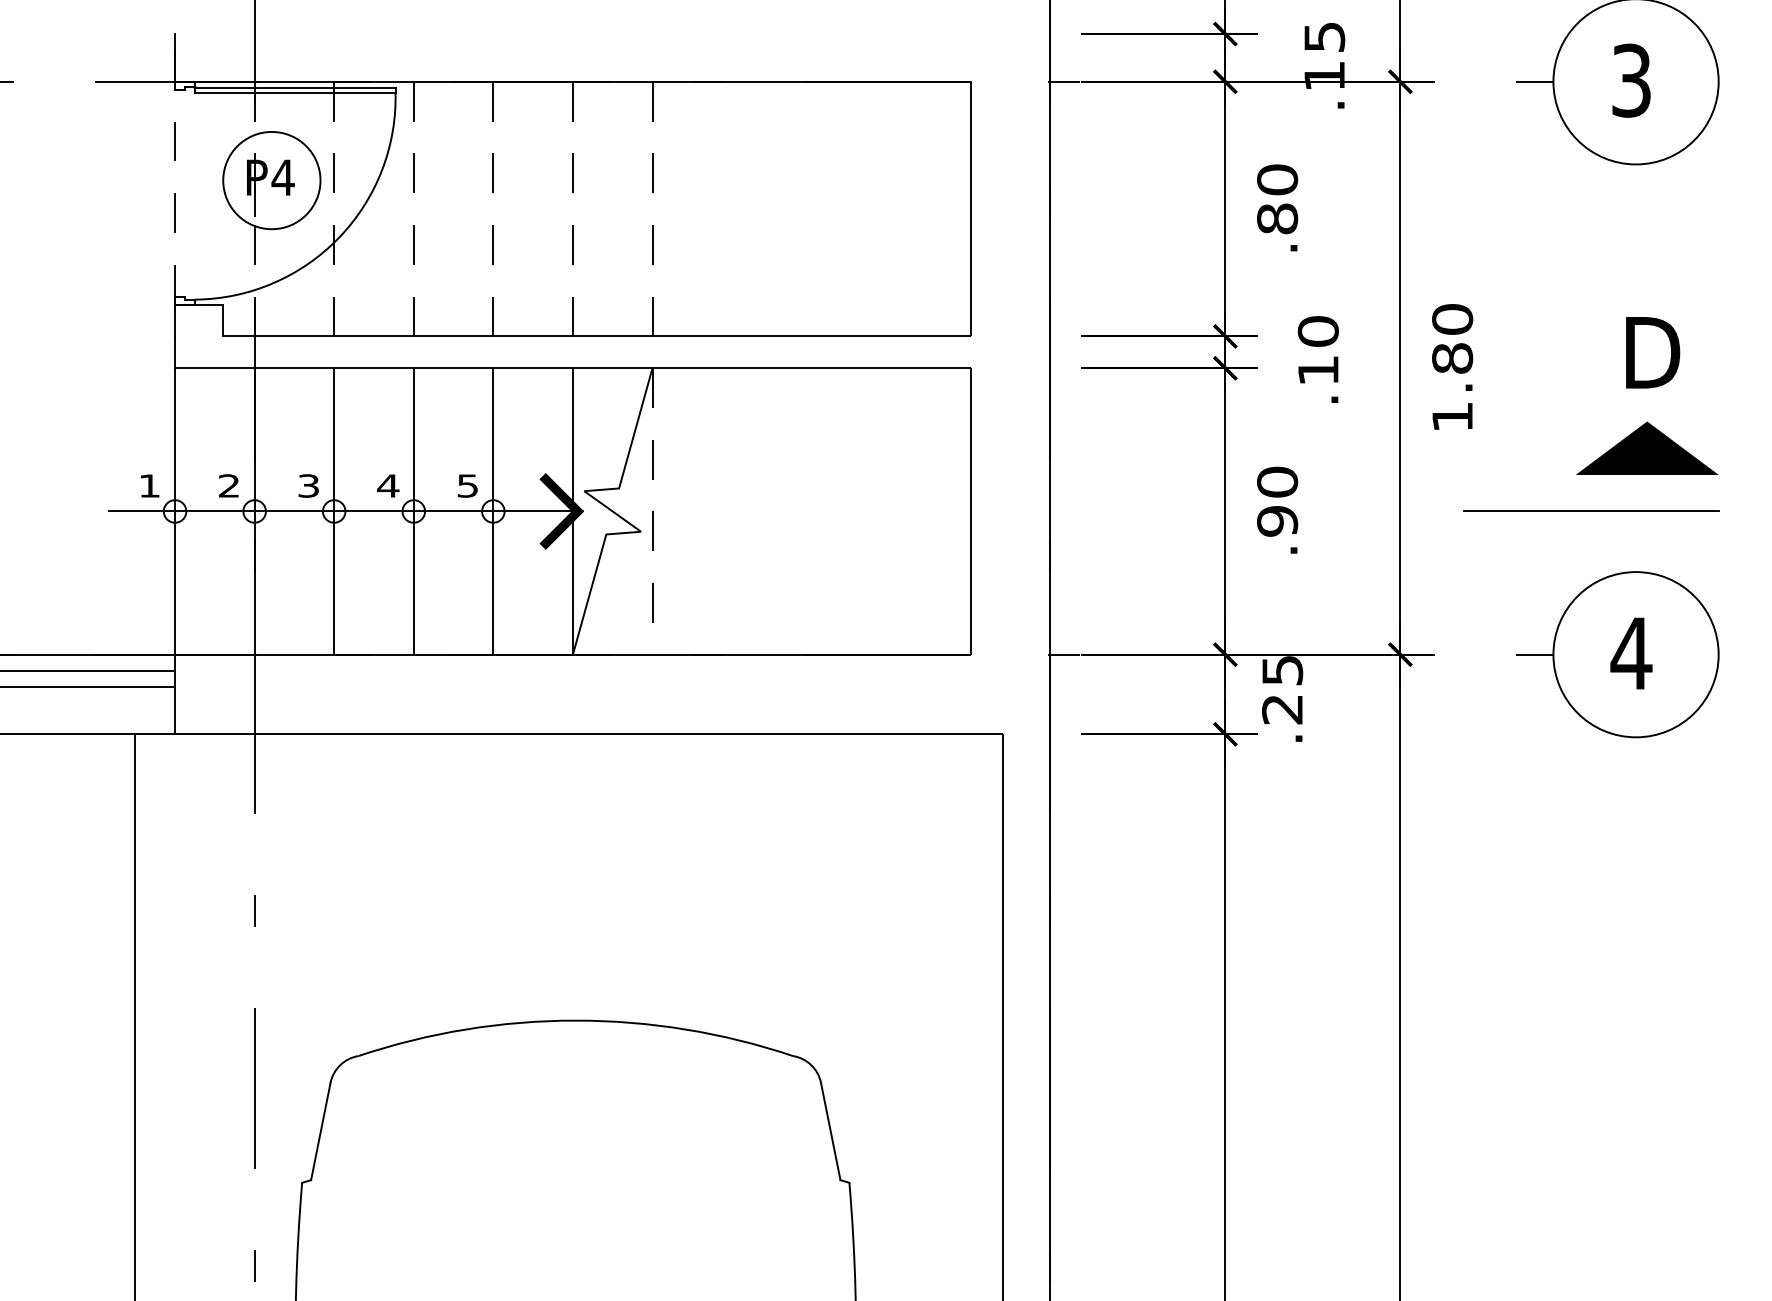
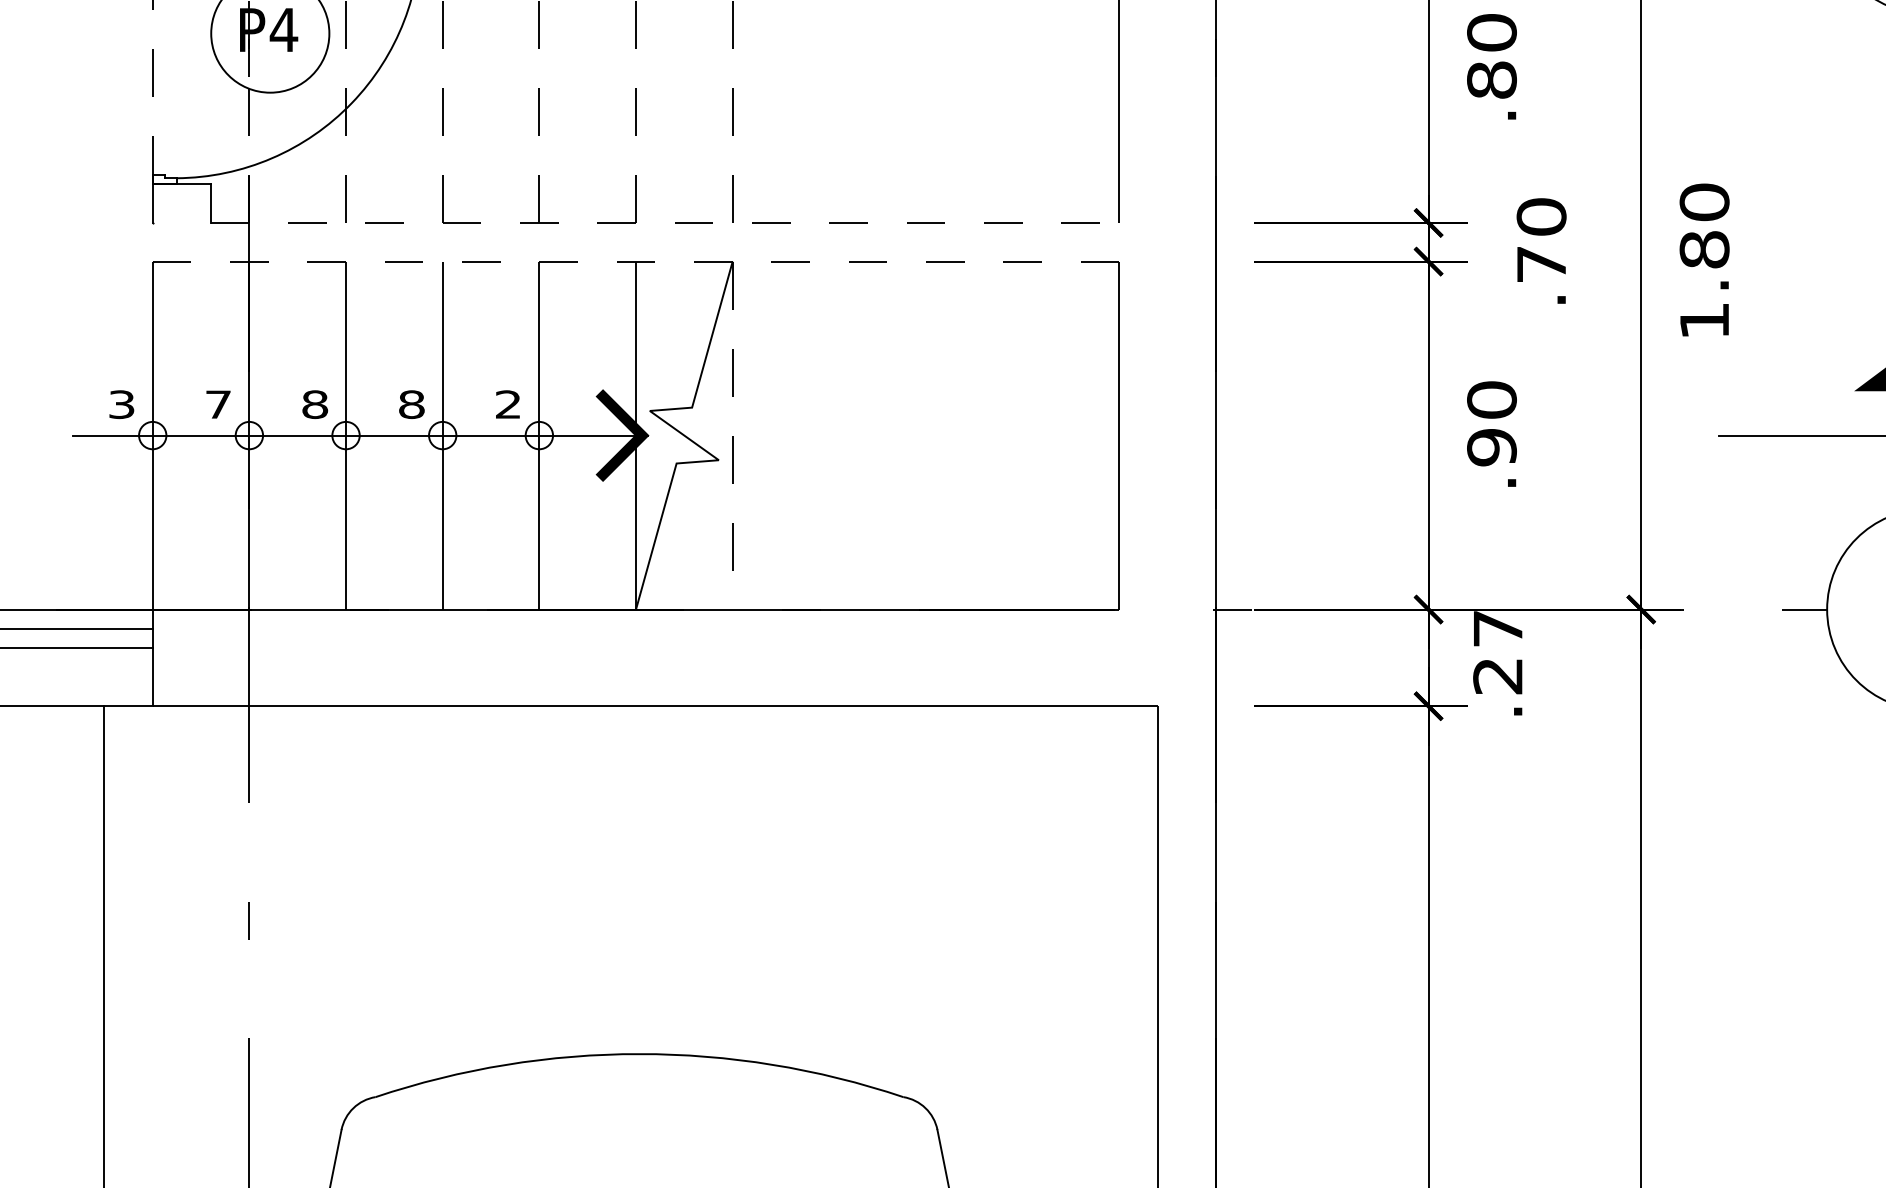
line: (596, 336) -> (664, 223), solid -> dashed
line: (555, 368) -> (614, 261), solid -> dashed
text: (1318, 370) -> (1541, 264), .10 -> .70
text: (149, 485) -> (121, 404), 1 -> 3
text: (229, 485) -> (218, 404), 2 -> 7
text: (308, 485) -> (314, 404), 3 -> 8
text: (388, 485) -> (411, 404), 4 -> 8
text: (467, 485) -> (507, 404), 5 -> 2
text: (1282, 670) -> (1498, 628), .25 -> .27

